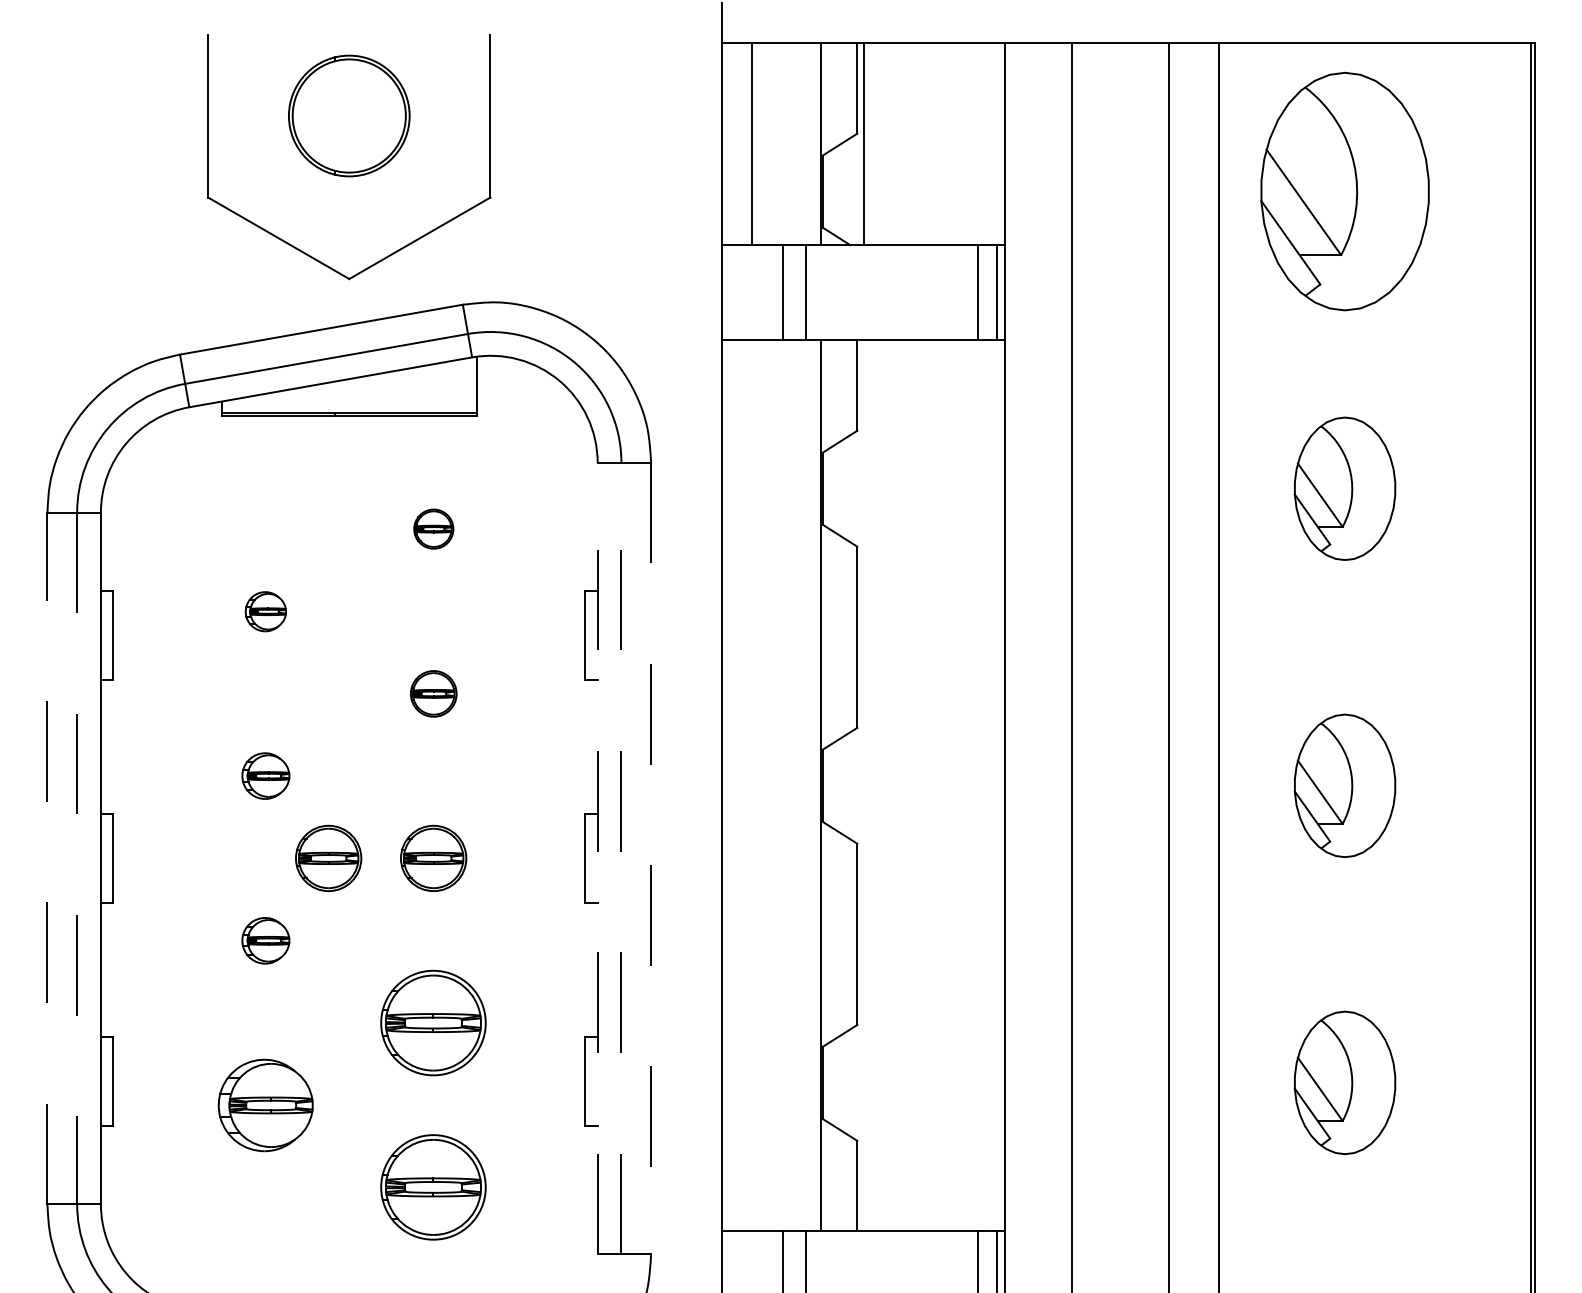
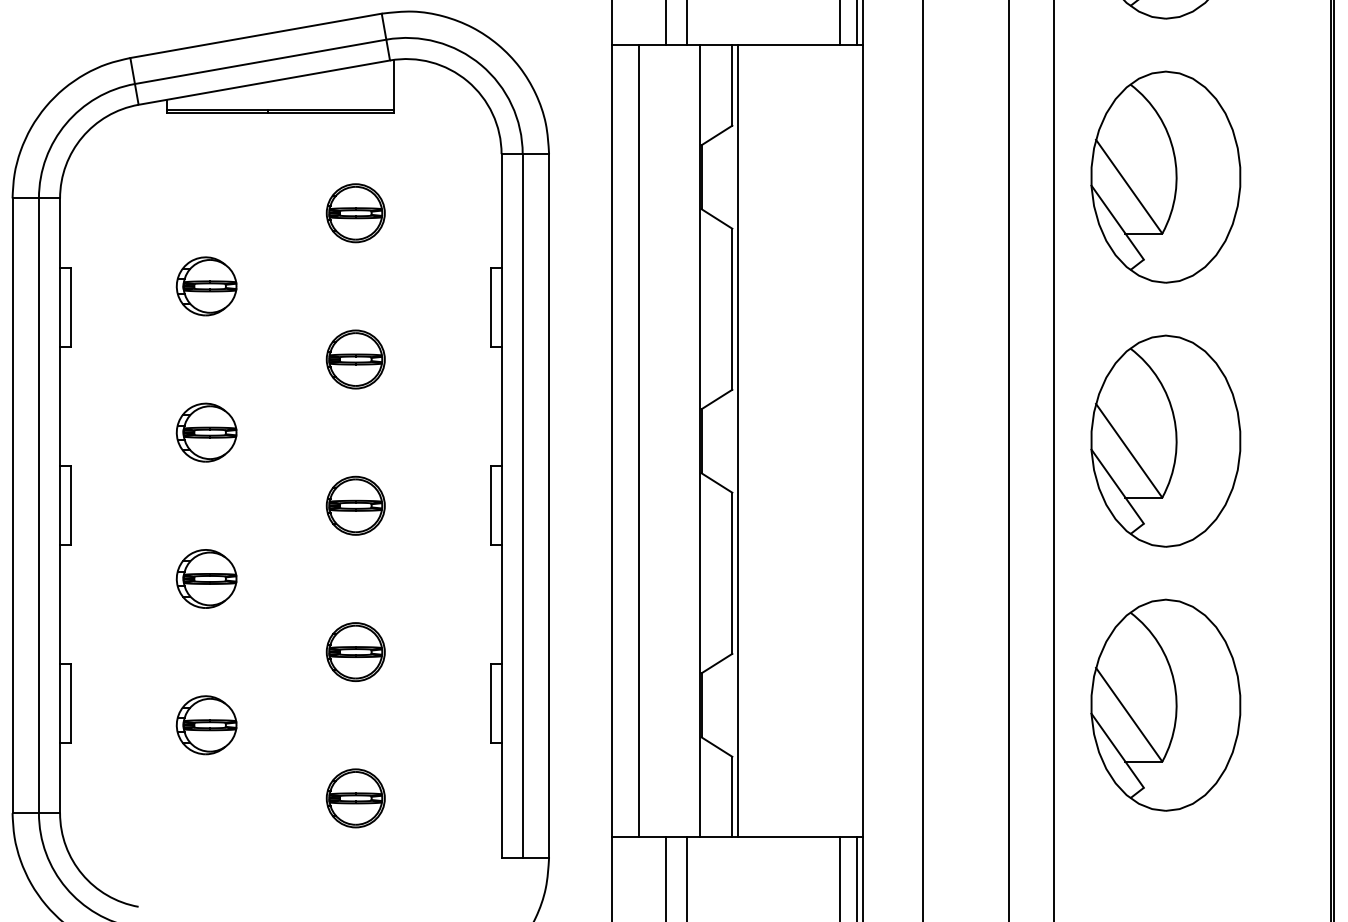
part: (1344, 488) -> (1165, 177), size x1.67
part: (433, 528) -> (355, 212), size x1.67
part: (265, 611) -> (206, 286), size x1.67
part: (433, 693) -> (355, 359), size x1.43
part: (265, 775) -> (206, 432), size x1.43
line: (752, 785) -> (639, 440), added
line: (863, 785) -> (737, 440), added
part: (1344, 785) -> (1165, 440), size x1.67
part: (328, 857) -> (262, 504), removed
line: (47, 858) -> (12, 505), dashed -> solid
line: (77, 858) -> (39, 505), dashed -> solid
line: (597, 858) -> (501, 505), dashed -> solid
line: (621, 858) -> (522, 505), dashed -> solid
line: (651, 858) -> (549, 505), dashed -> solid
part: (265, 940) -> (206, 578), size x1.43
part: (433, 1022) -> (355, 651), size x0.62
part: (1344, 1082) -> (1165, 704), size x1.67
part: (265, 1104) -> (206, 724), size x0.71
part: (433, 1187) -> (355, 798), size x0.62

